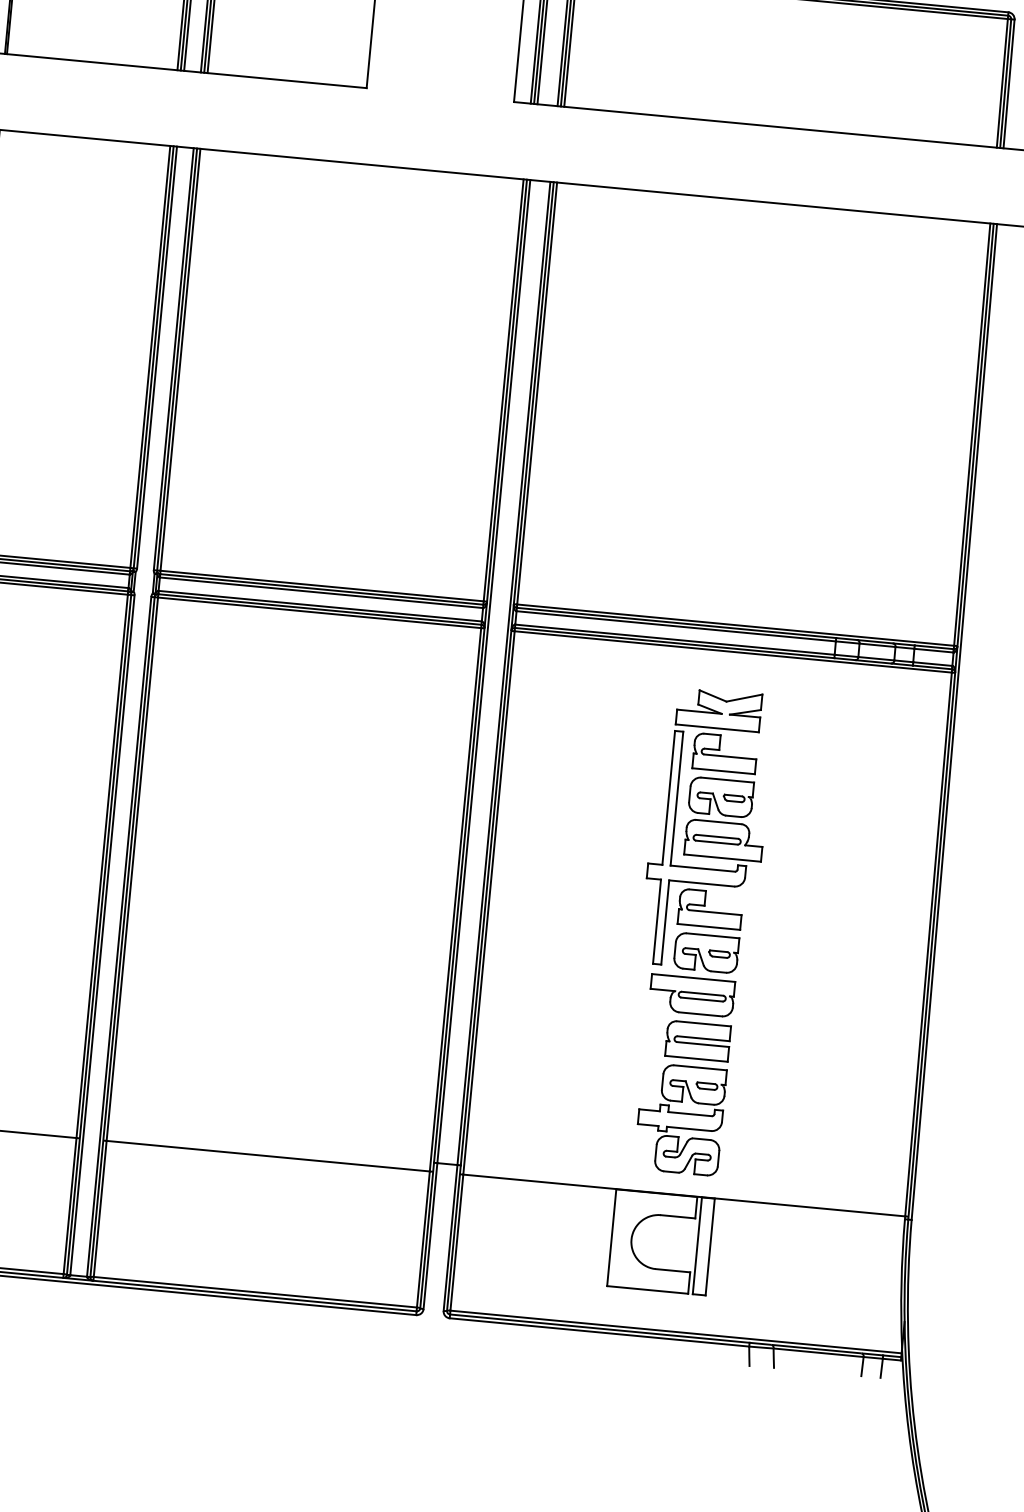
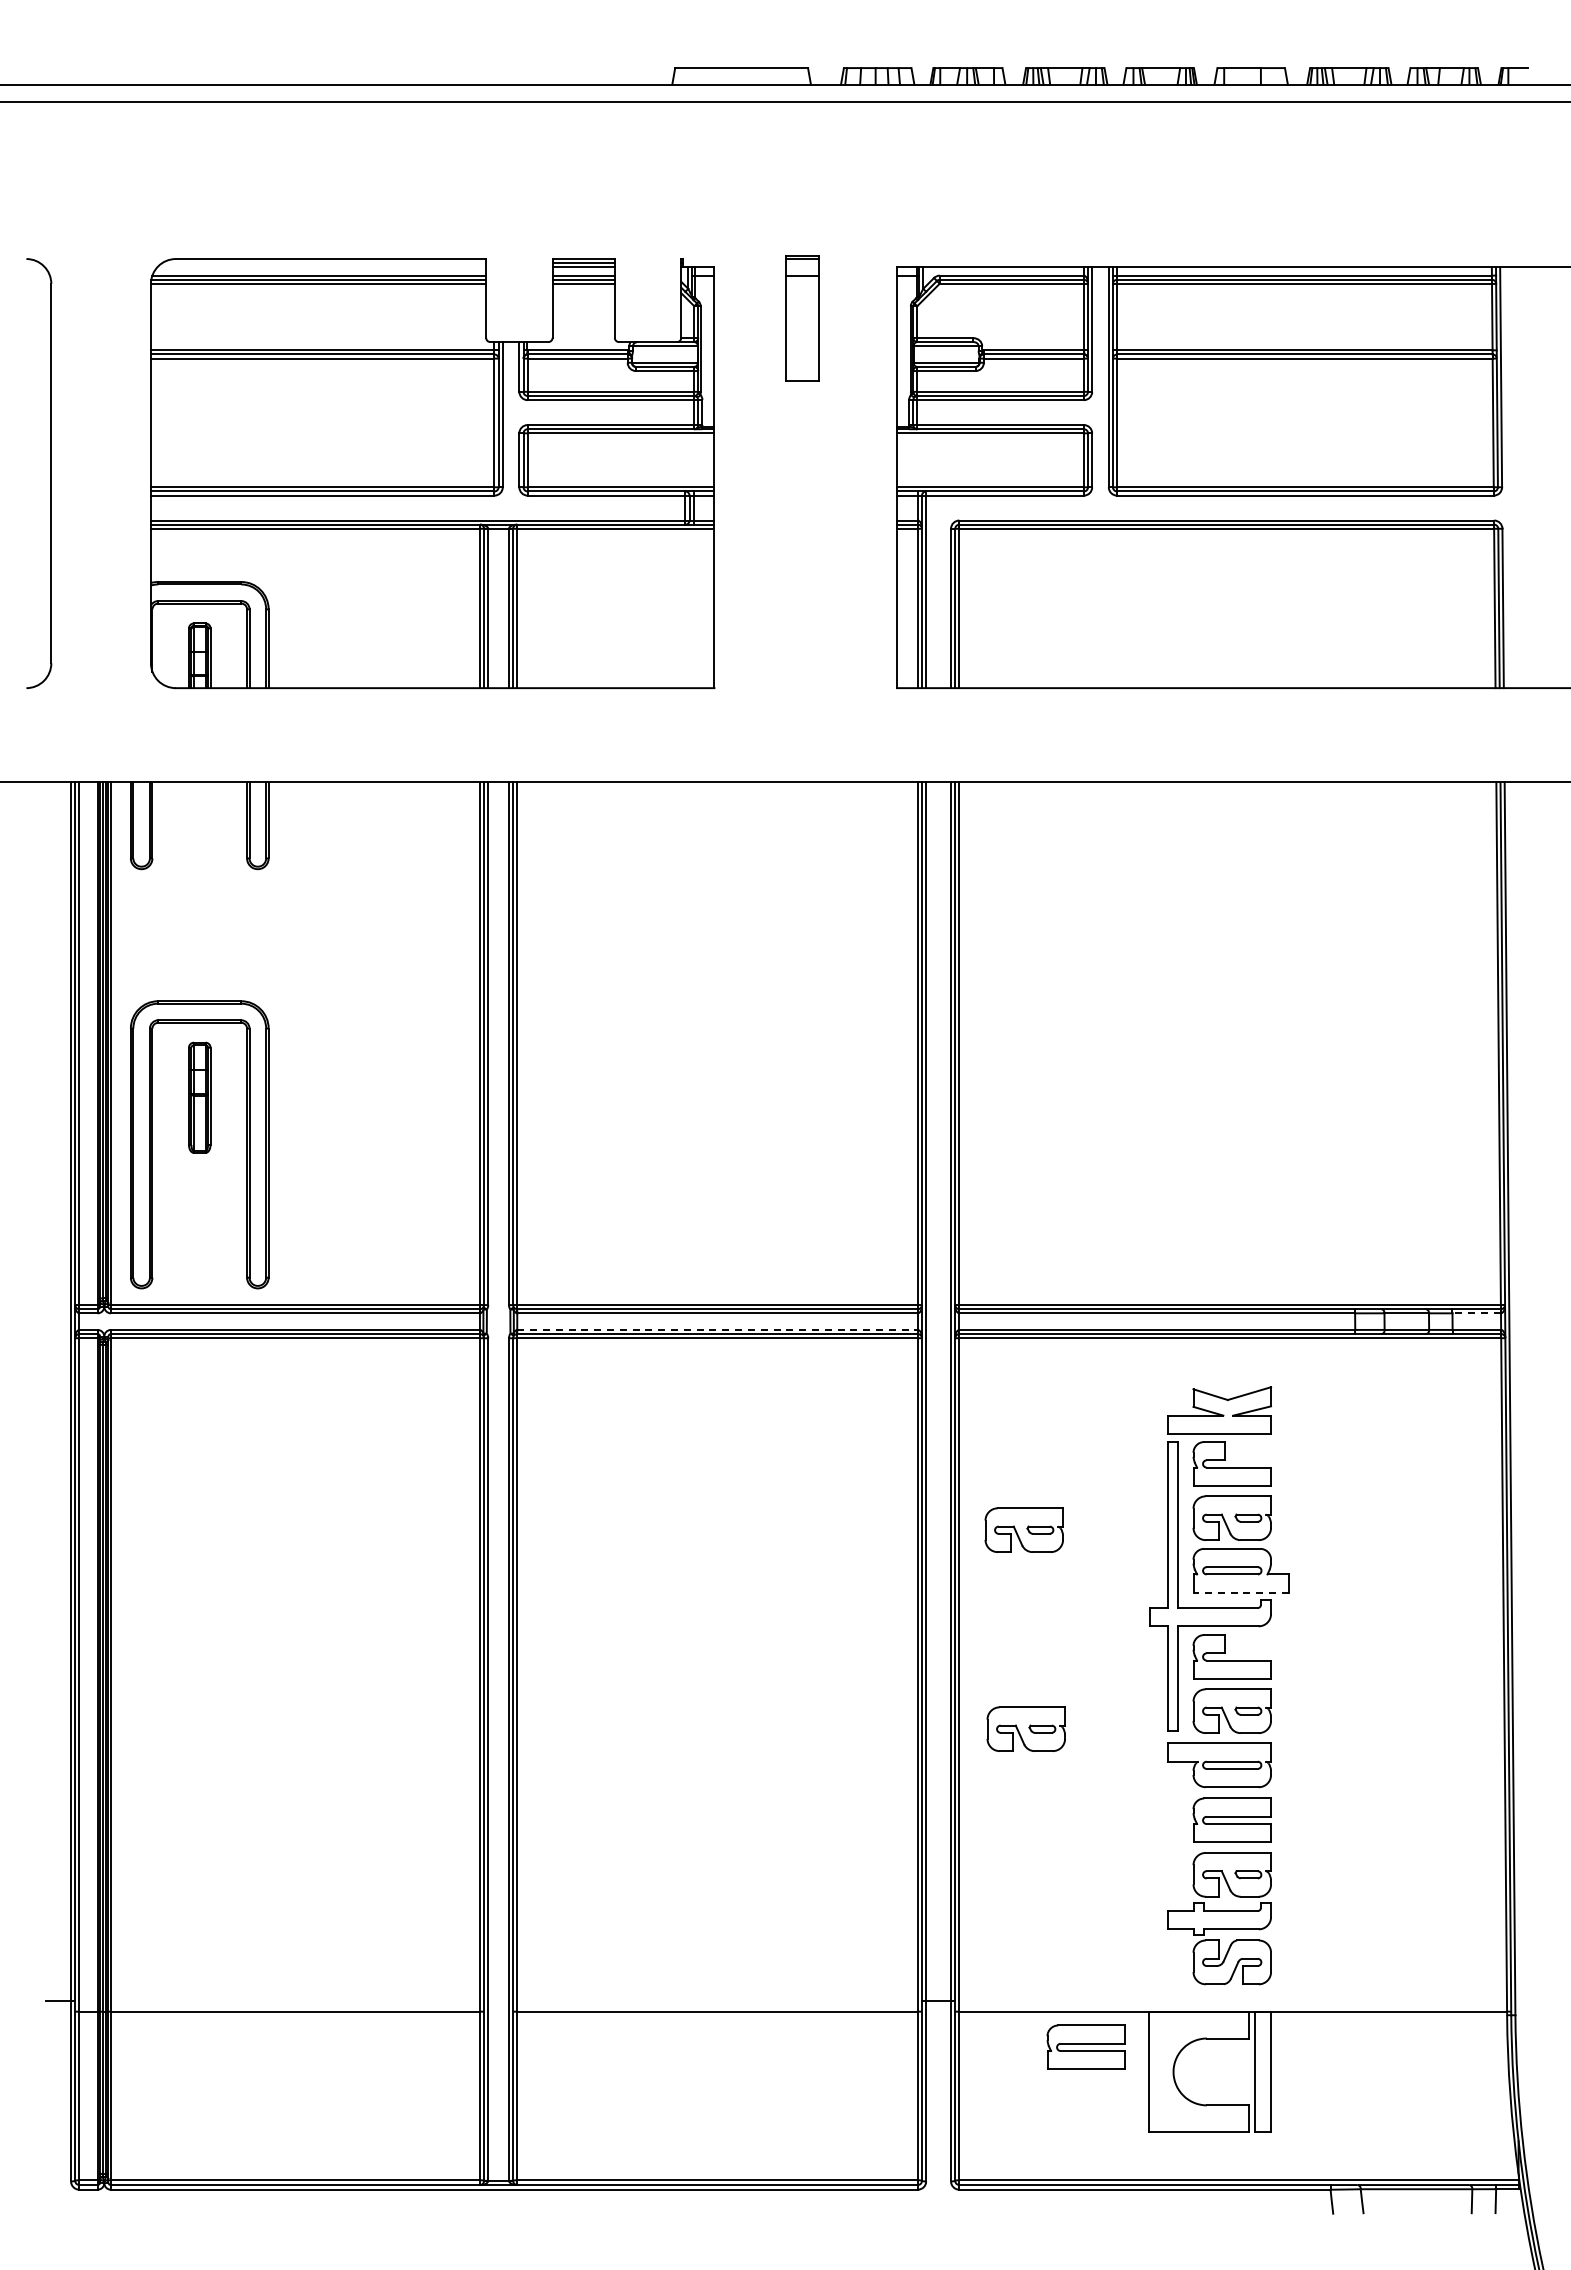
line: (321, 605) -> (718, 1329), solid -> dashed
line: (933, 650) -> (1476, 1313), solid -> dashed
part: (551, 790) -> (1023, 1529), added
line: (722, 857) -> (1241, 1592), solid -> dashed
part: (538, 951) -> (1025, 1728), added
part: (562, 1212) -> (1085, 2046), added

